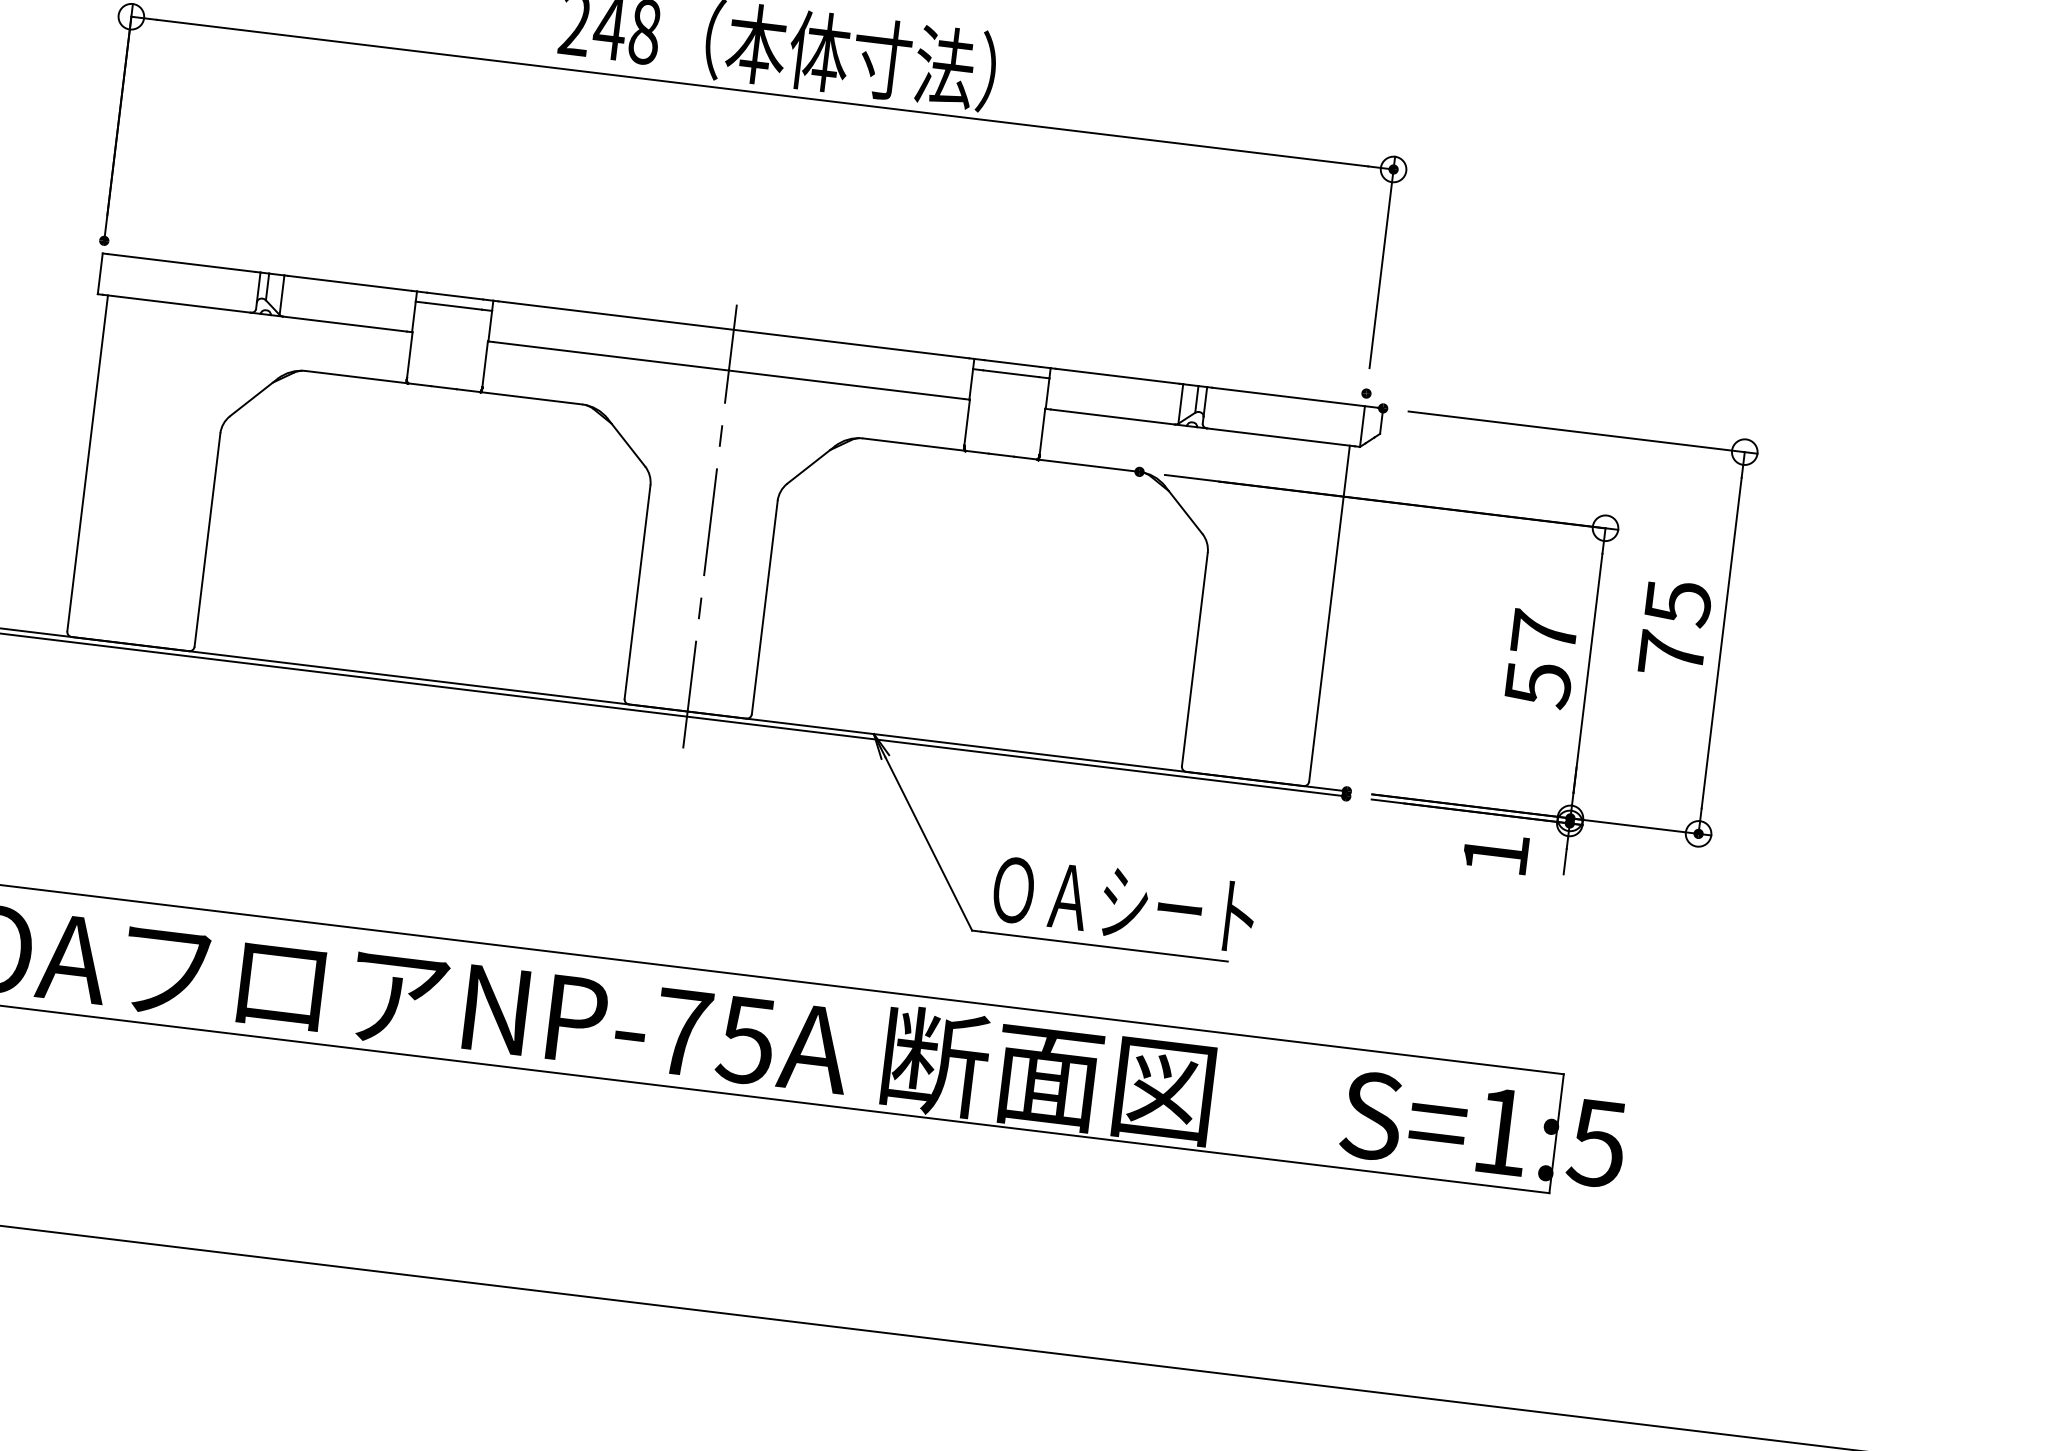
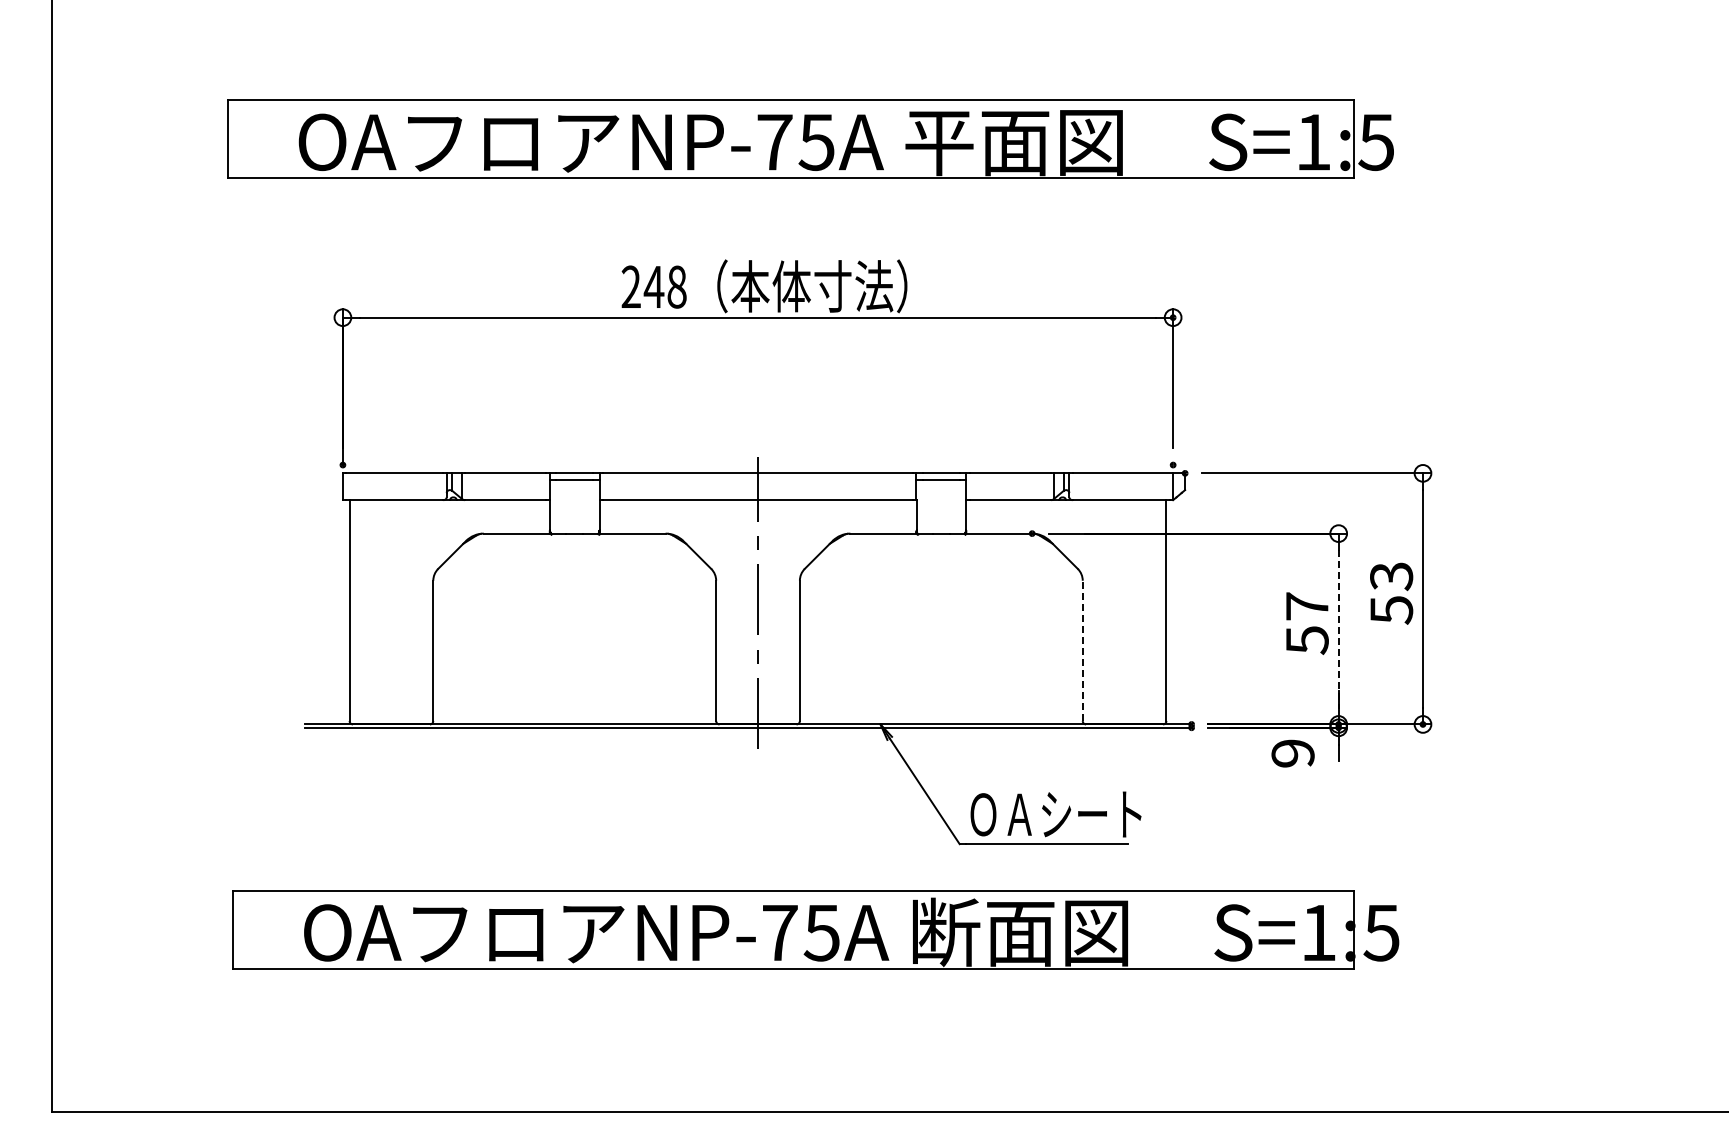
text: (1674, 629) -> (1391, 593), 75 -> 53
line: (1194, 658) -> (1082, 650), solid -> dashed
line: (1587, 674) -> (1338, 629), solid -> dashed
text: (1494, 854) -> (1292, 753), 1 -> 9

